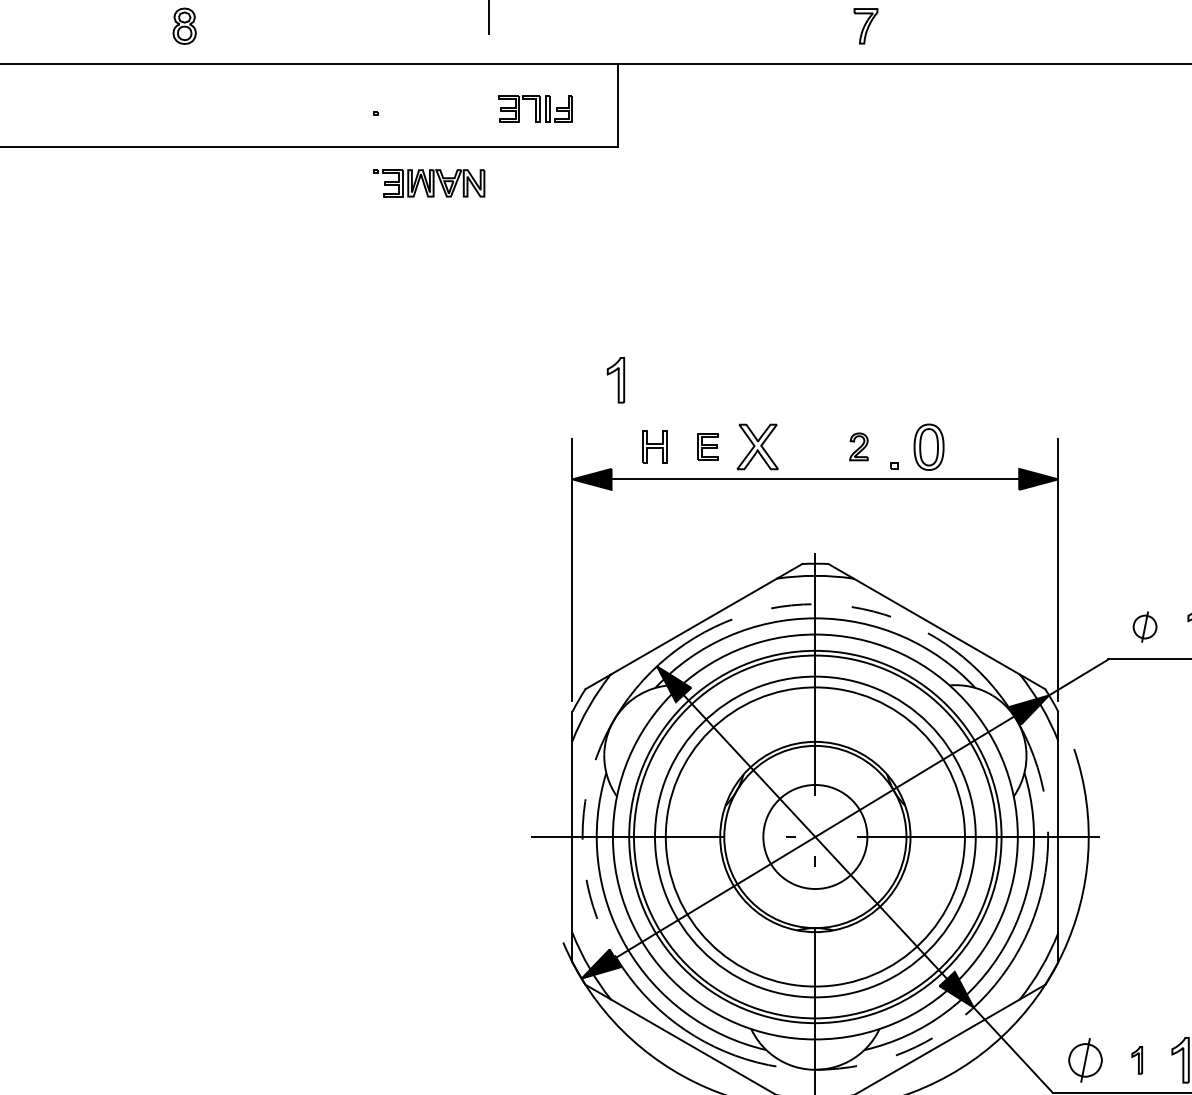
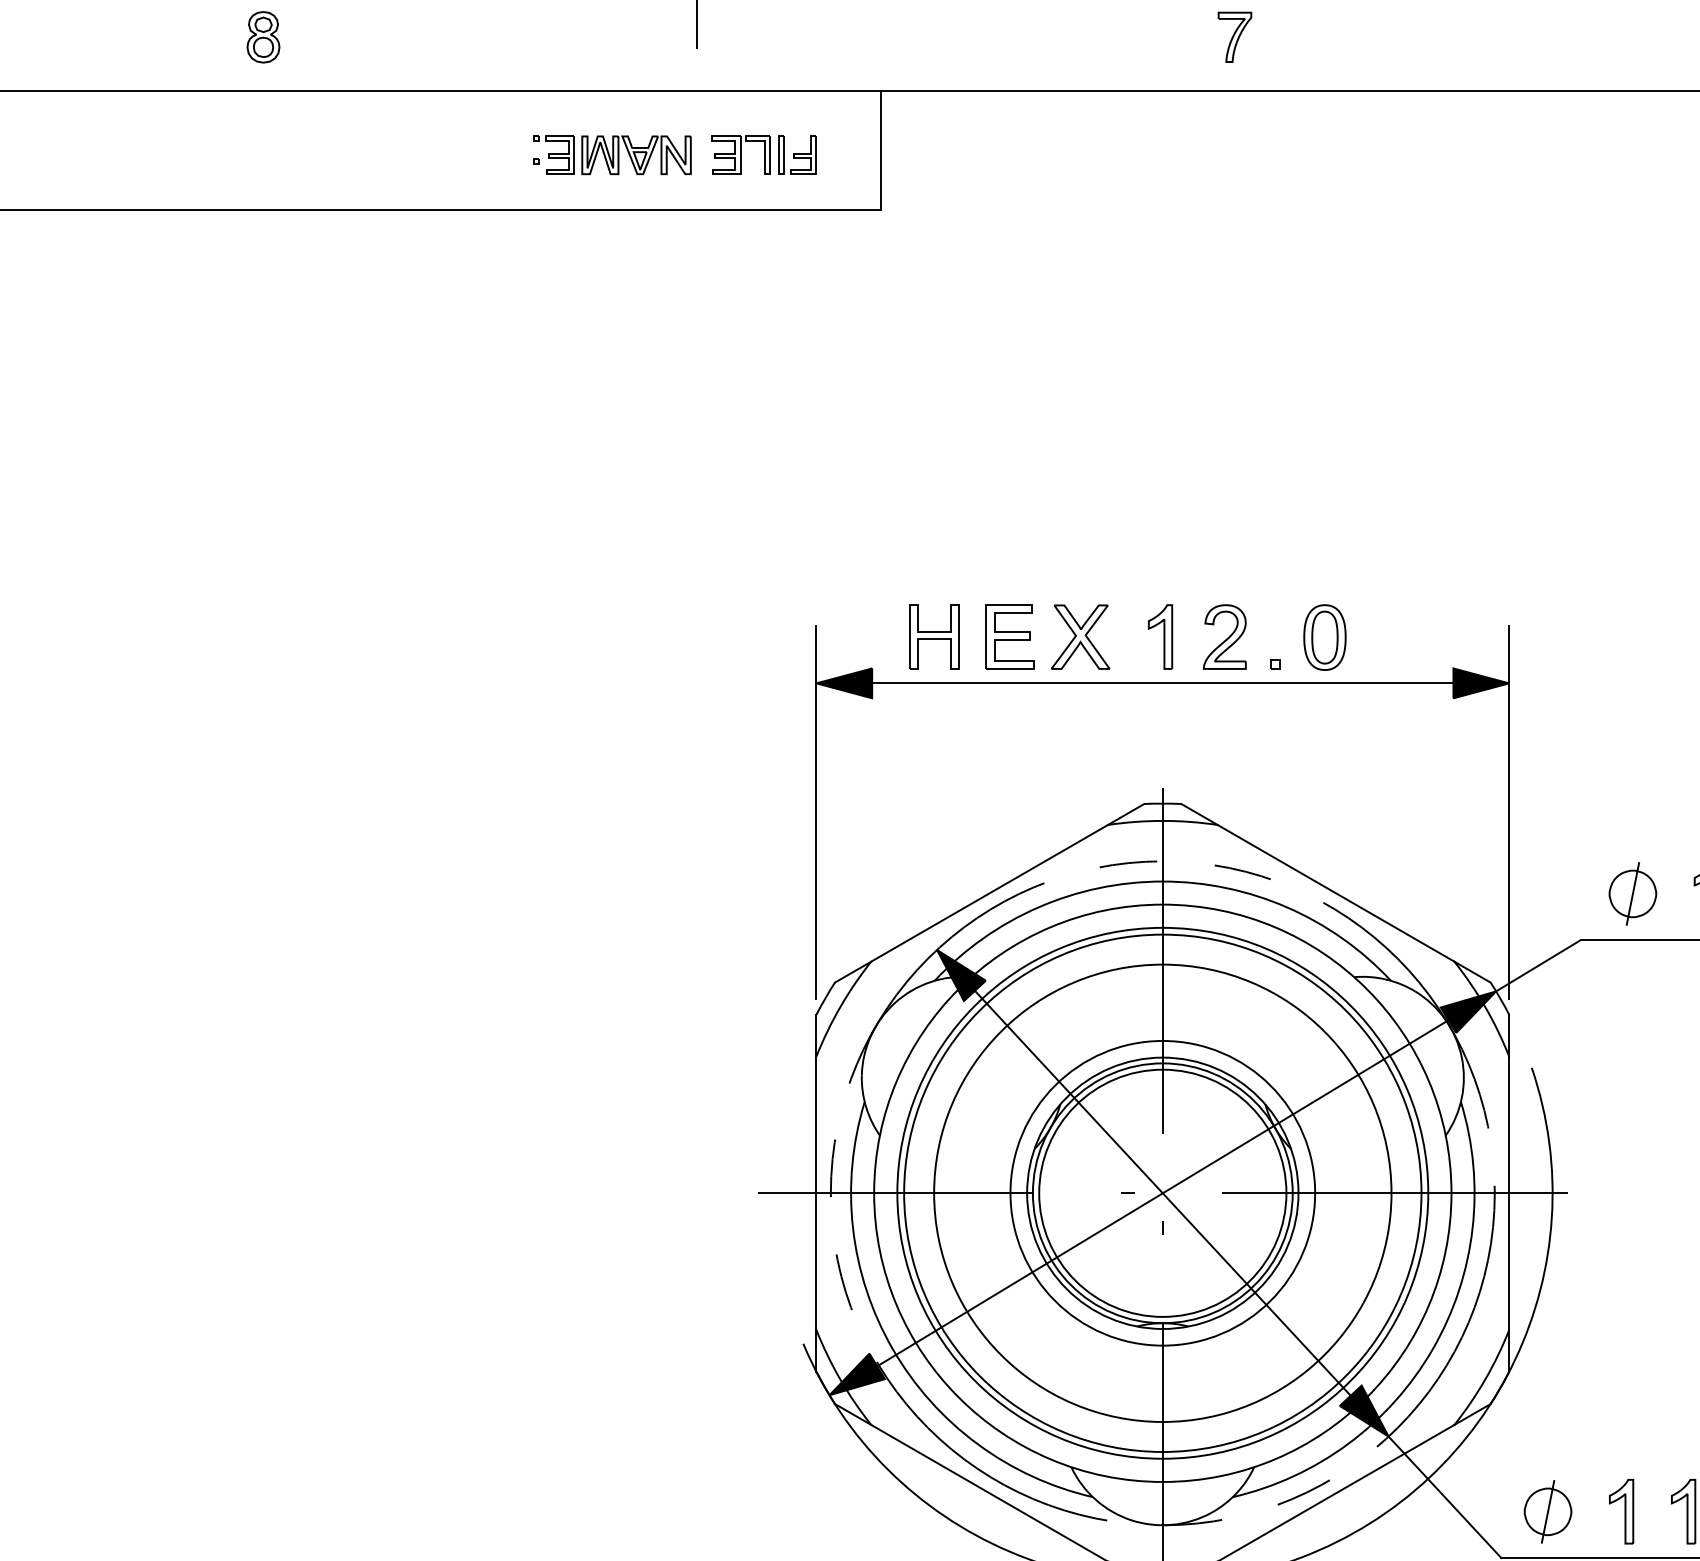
part: (429, 183) -> (612, 155), moved
part: (615, 379) -> (1160, 636), moved
part: (655, 446) -> (934, 636), size x1.43
part: (707, 446) -> (1009, 636), size x1.67
part: (858, 446) -> (1224, 636), size x1.67
part: (1144, 626) -> (1632, 893), size x1.43
circle: (815, 836) -> (1162, 1192), size x0.71
circle: (815, 836) -> (1162, 1192), size x1.67
part: (1137, 1060) -> (1621, 1511), size x1.67

